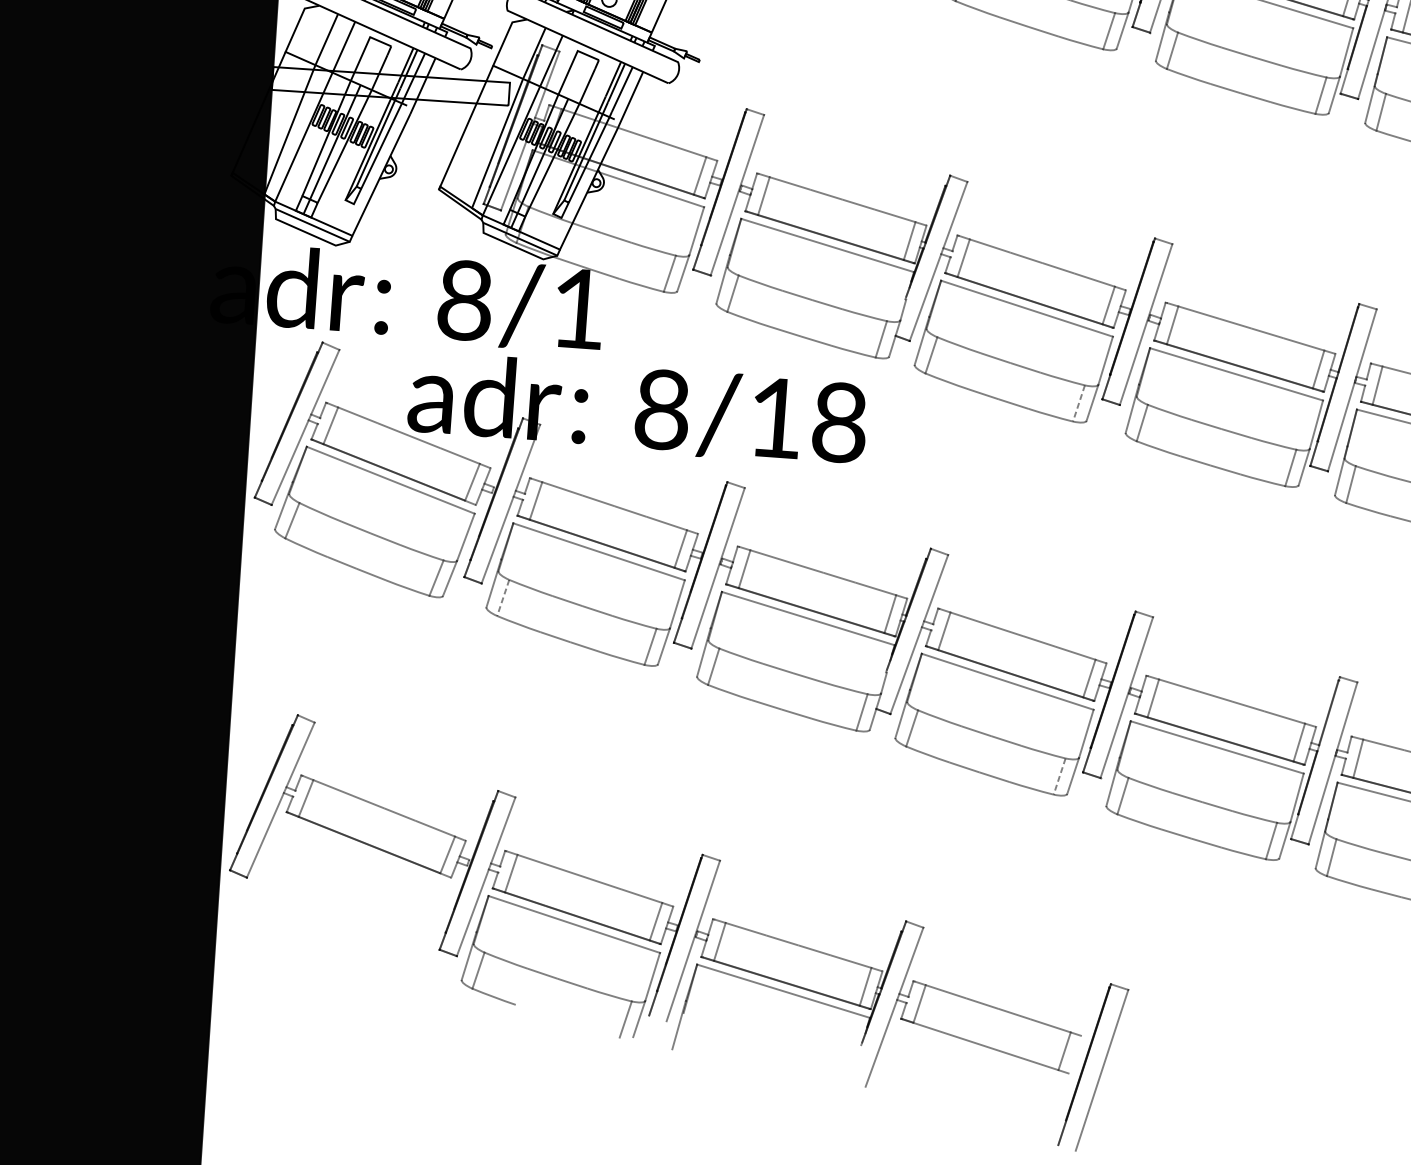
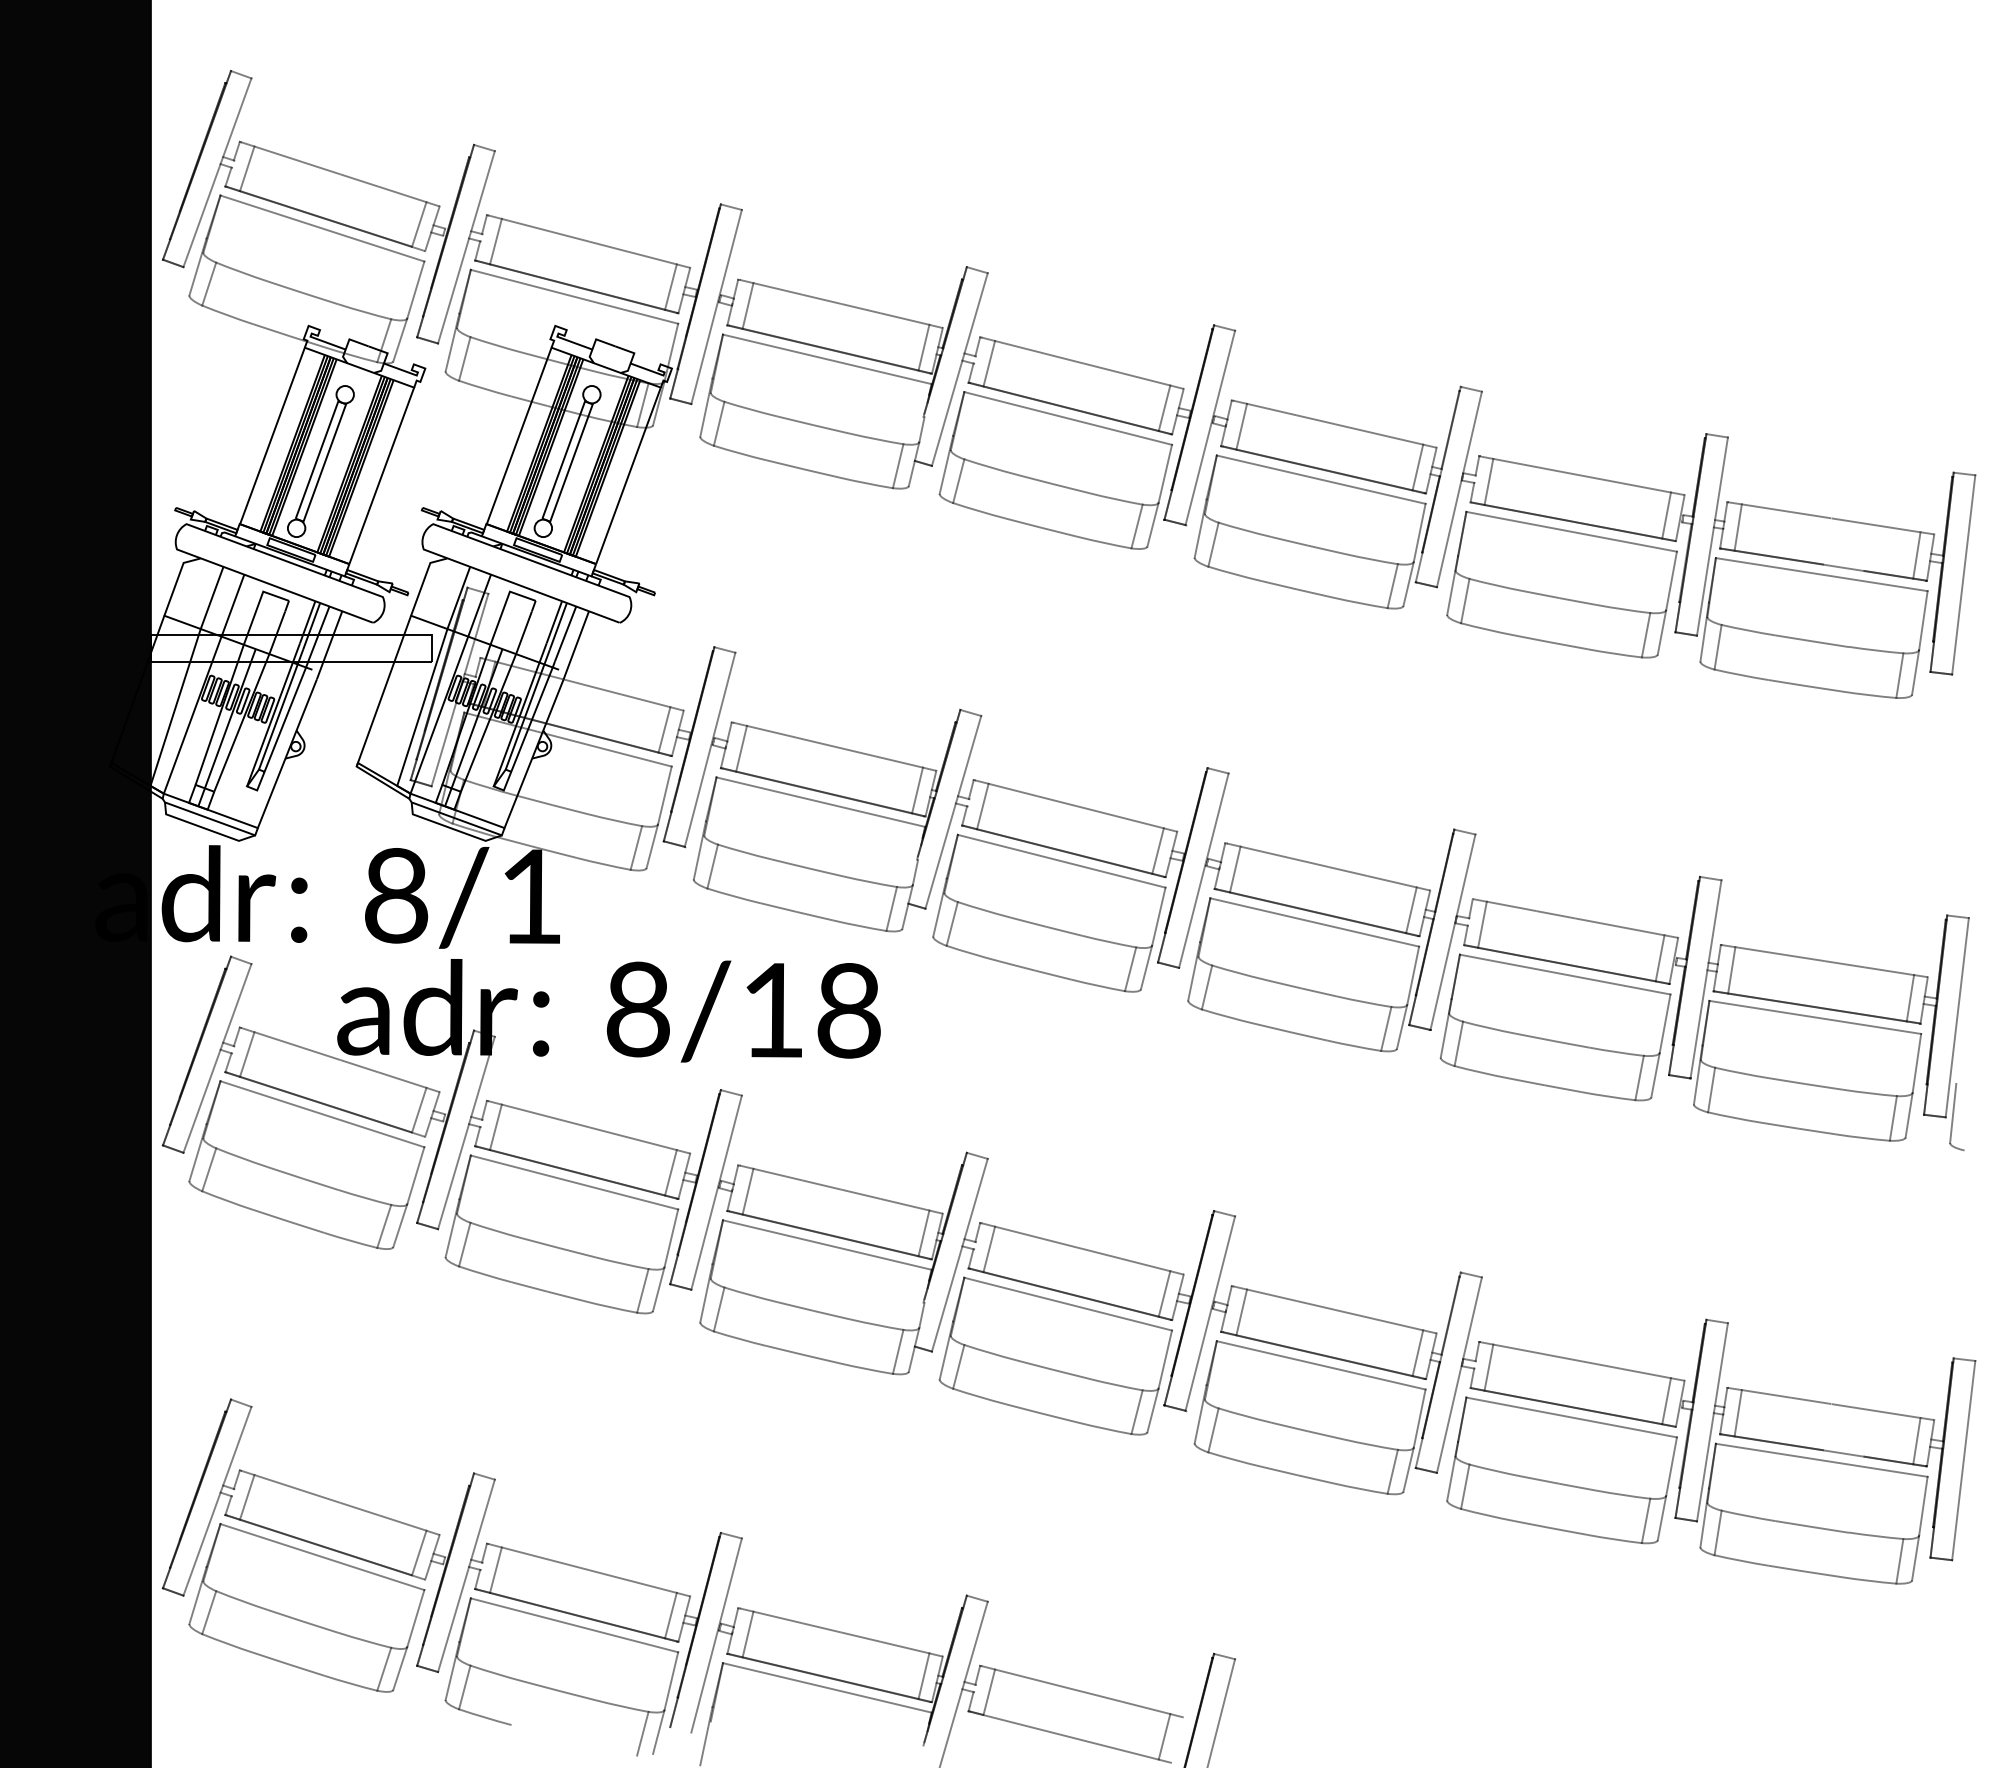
line: (1078, 403) -> (1130, 969), dashed -> solid
line: (503, 597) -> (464, 1244), dashed -> solid
line: (1060, 776) -> (1137, 1412), dashed -> solid
part: (349, 894) -> (306, 1607), added

